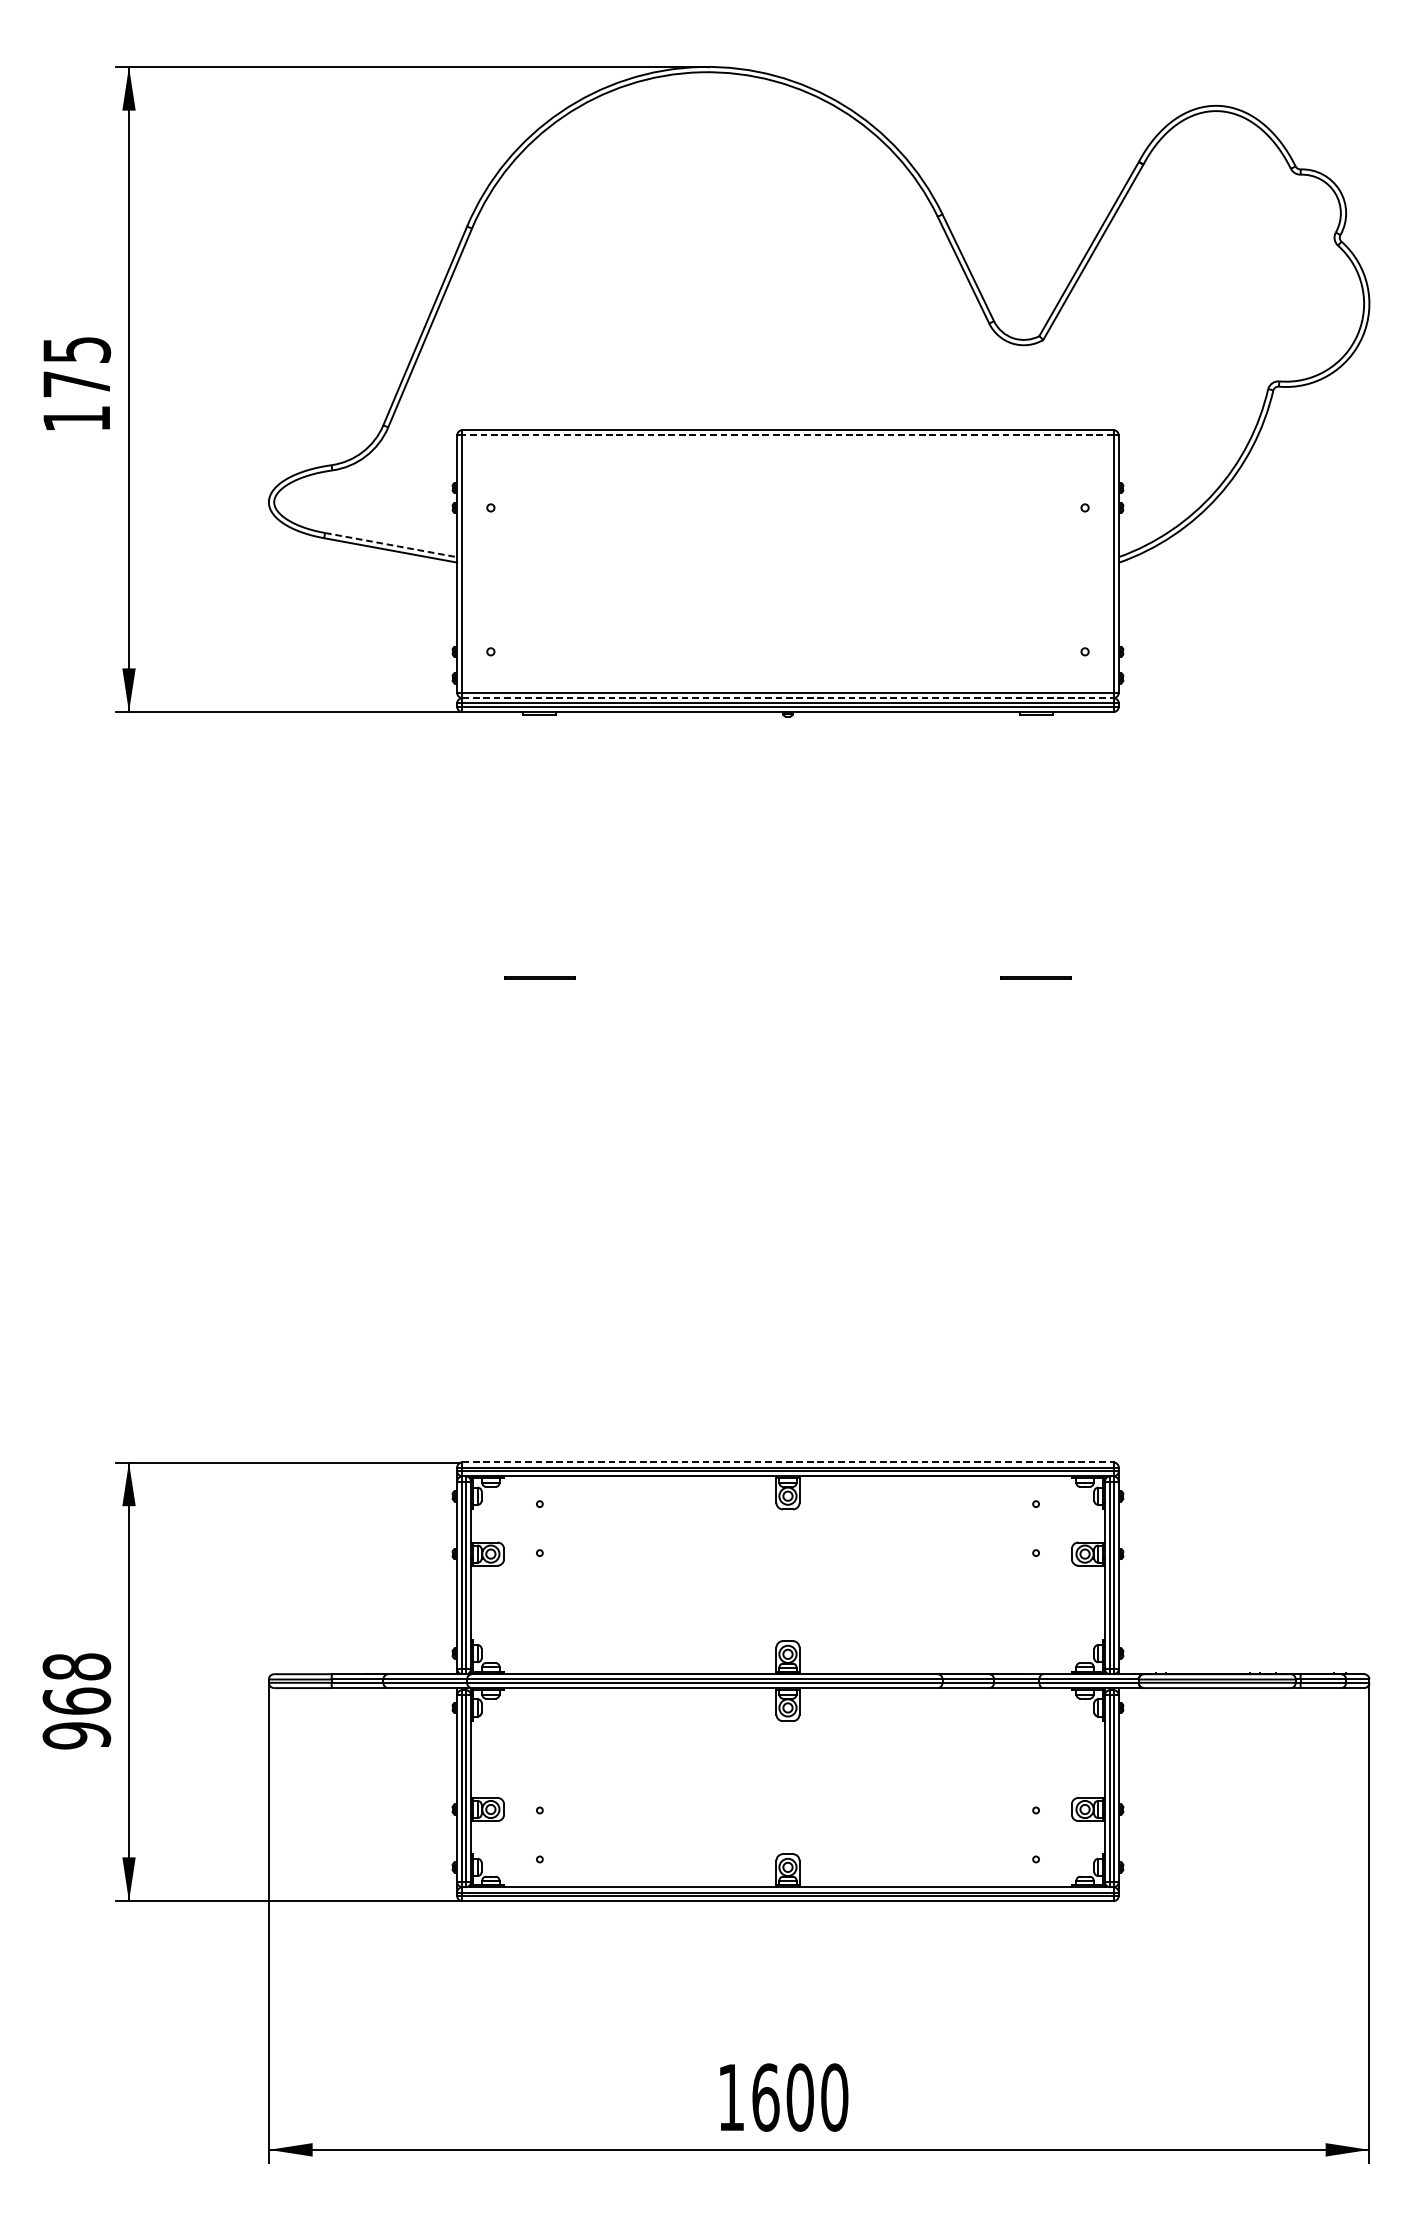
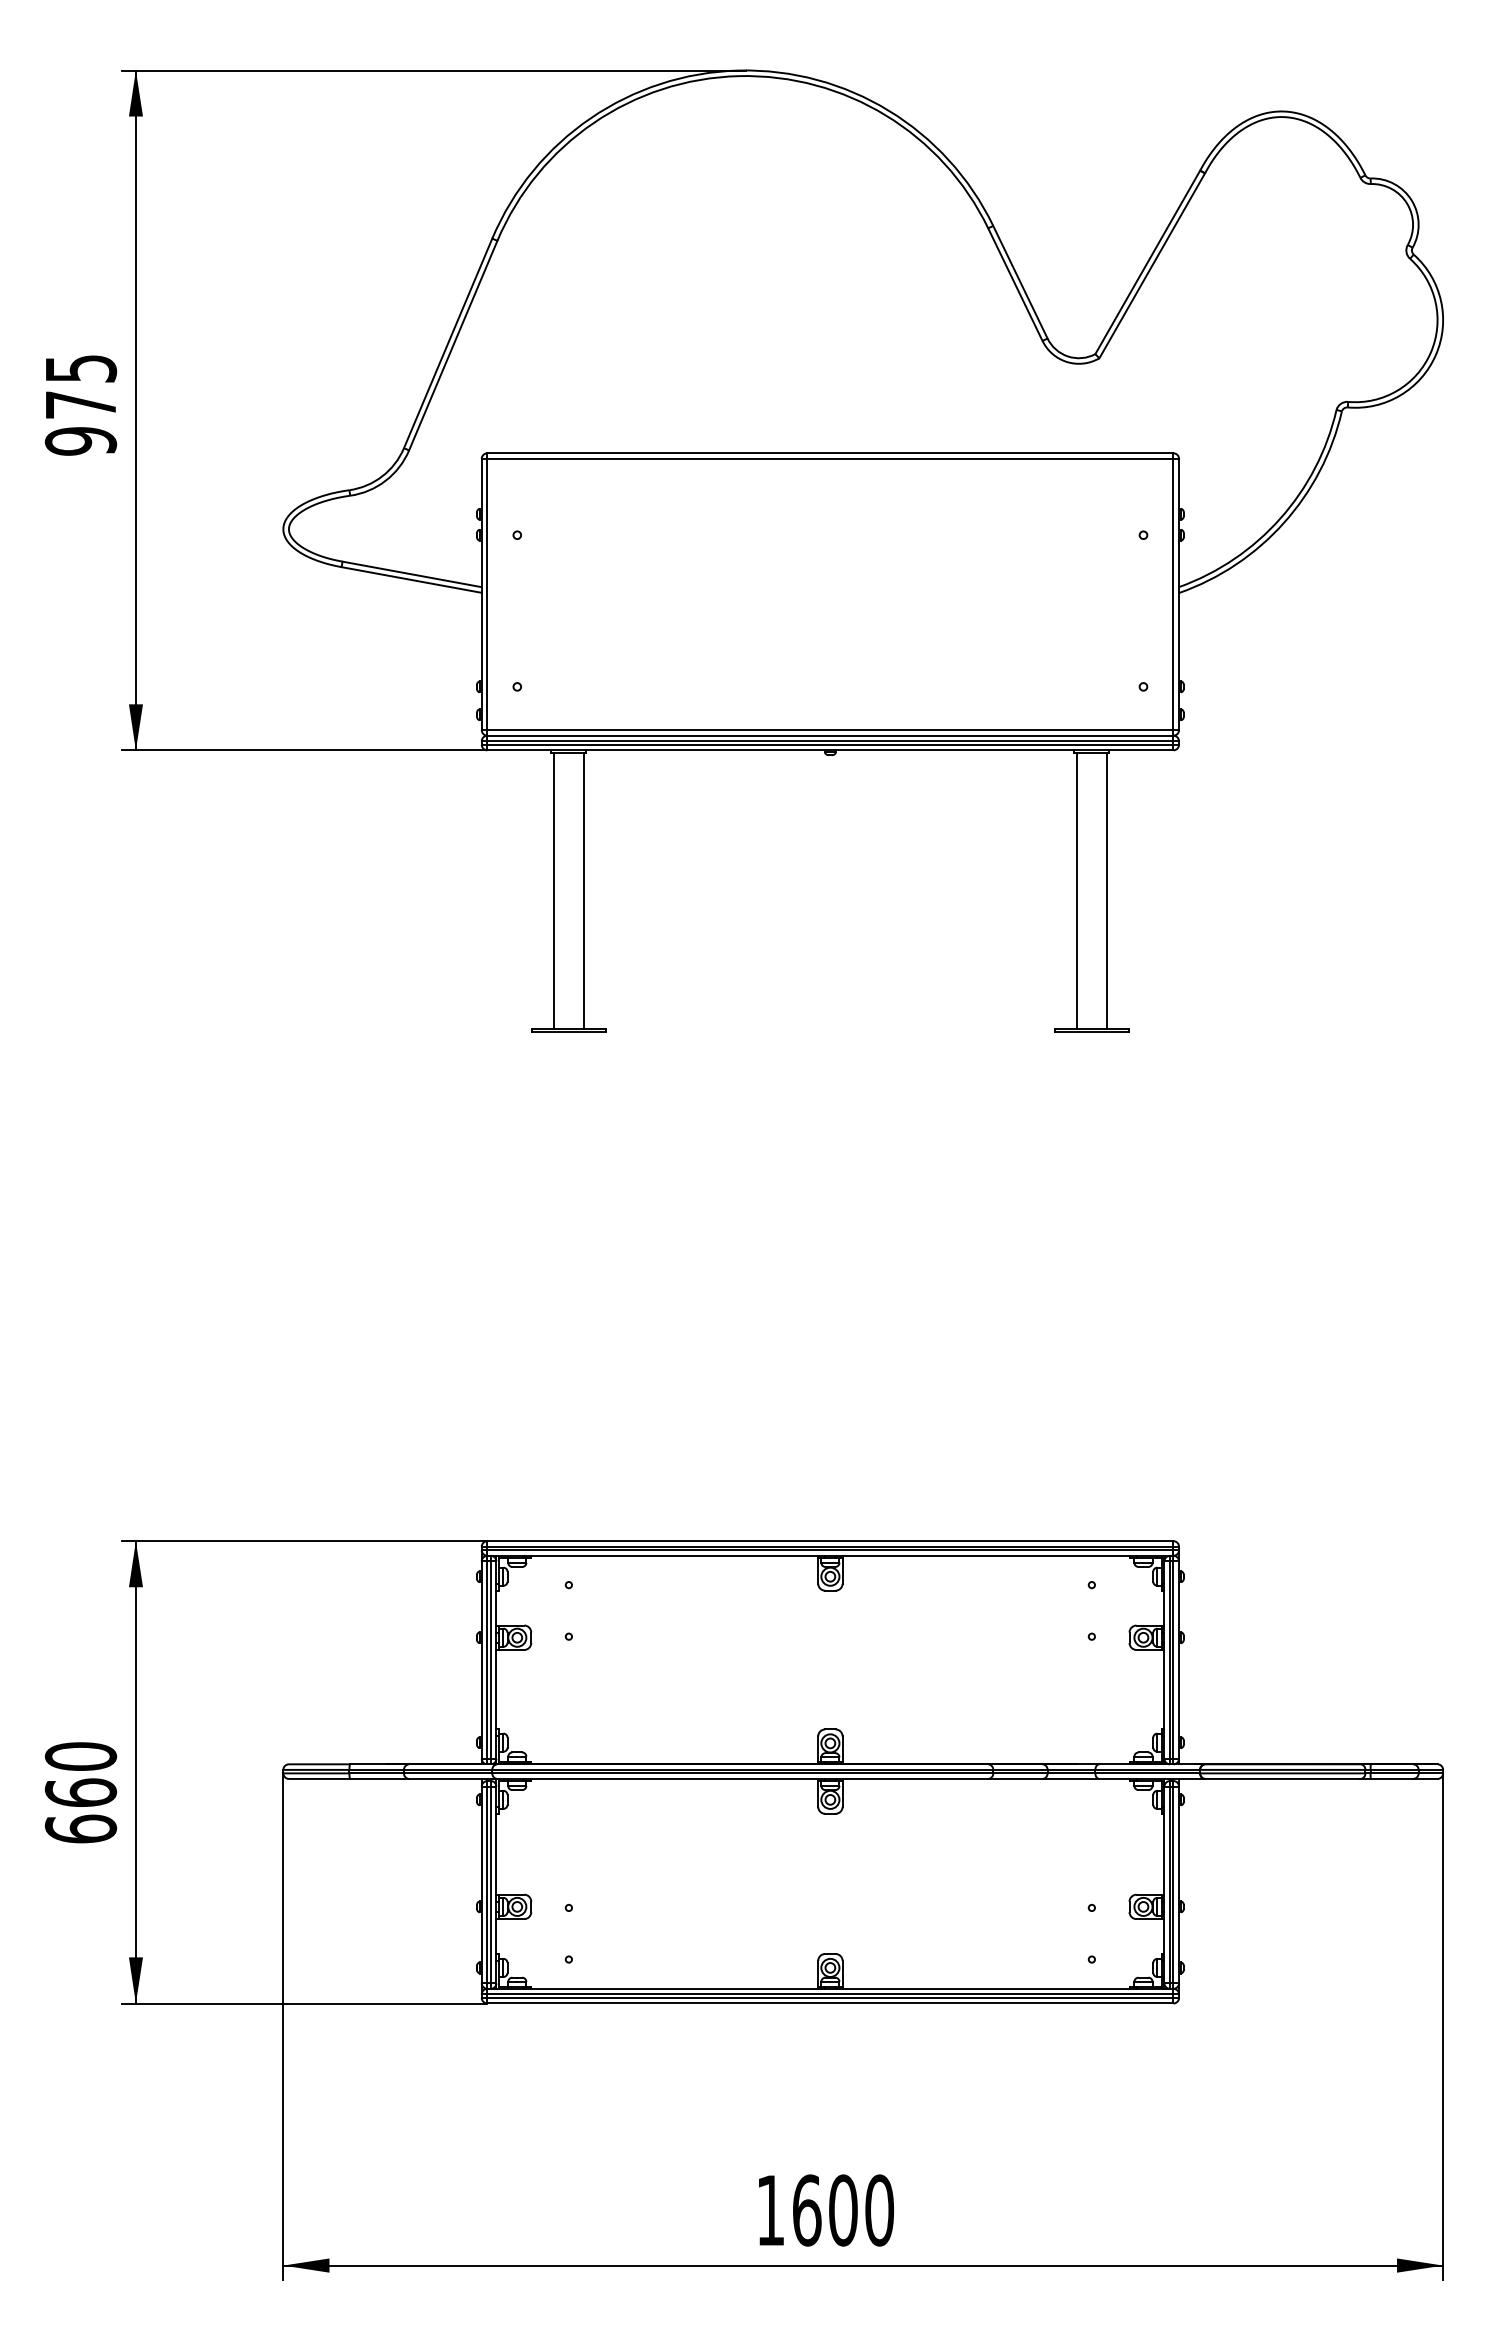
text: (76, 418) -> (80, 441), 175 -> 975
line: (787, 435) -> (829, 458), dashed -> solid
line: (391, 545) -> (412, 574), dashed -> solid
line: (788, 697) -> (830, 735), dashed -> solid
line: (526, 845) -> (554, 891), added
line: (553, 845) -> (583, 891), added
line: (1022, 845) -> (1077, 891), added
line: (1049, 845) -> (1106, 891), added
line: (788, 1462) -> (830, 1541), dashed -> solid
text: (76, 1700) -> (80, 1792), 968 -> 660

